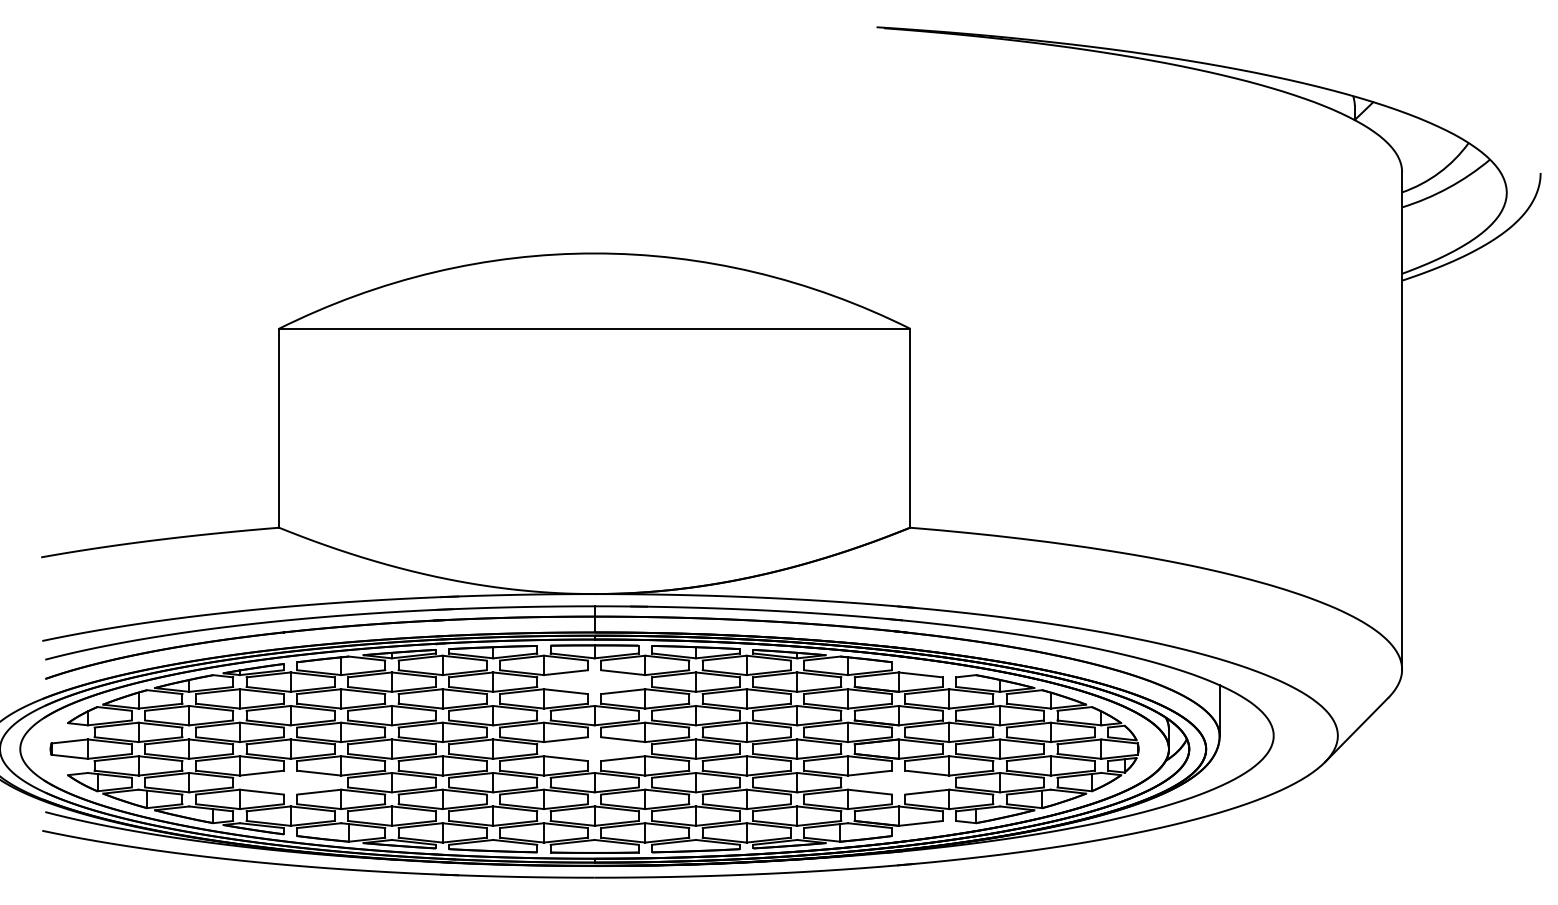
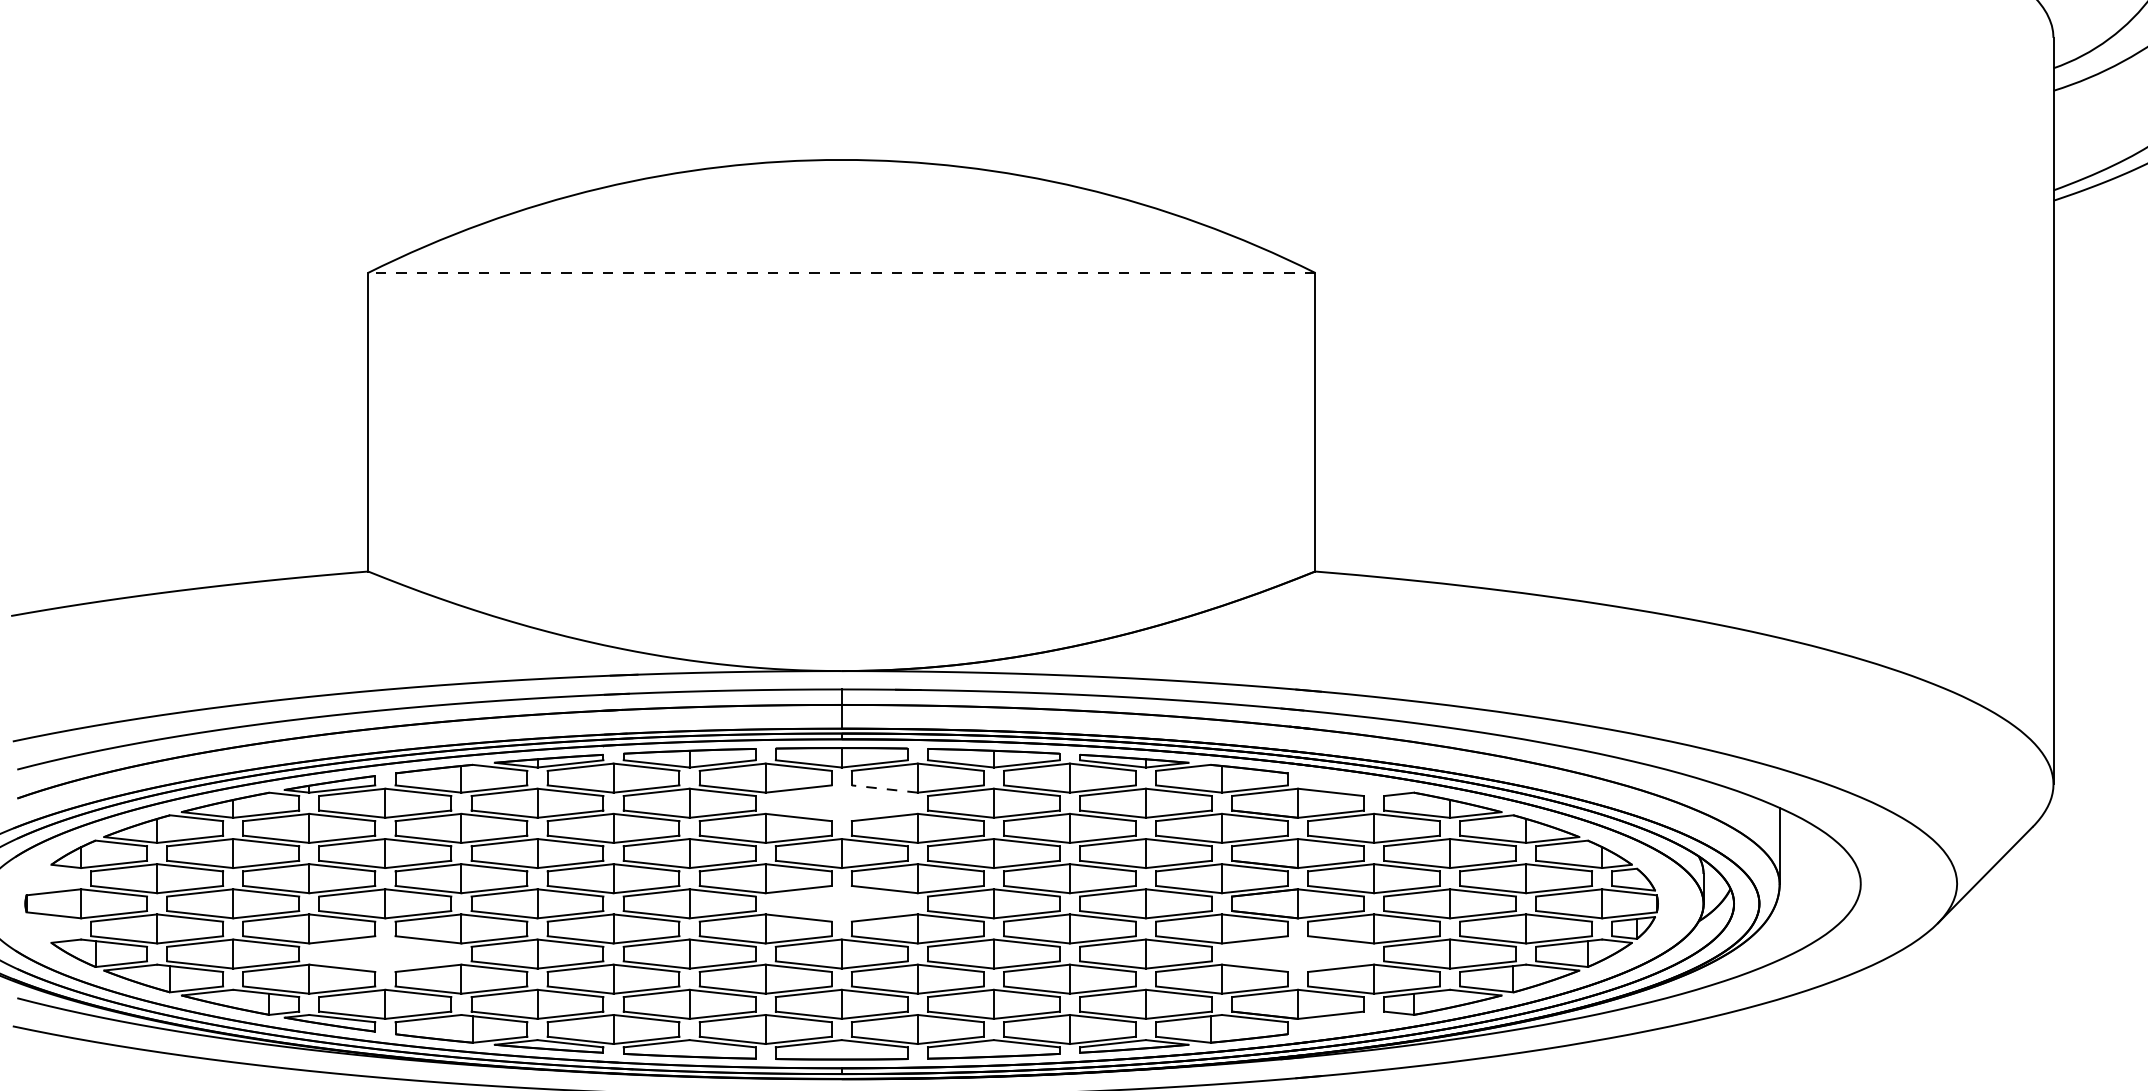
line: (594, 328) -> (841, 272), solid -> dashed
line: (622, 672) -> (883, 788), solid -> dashed

